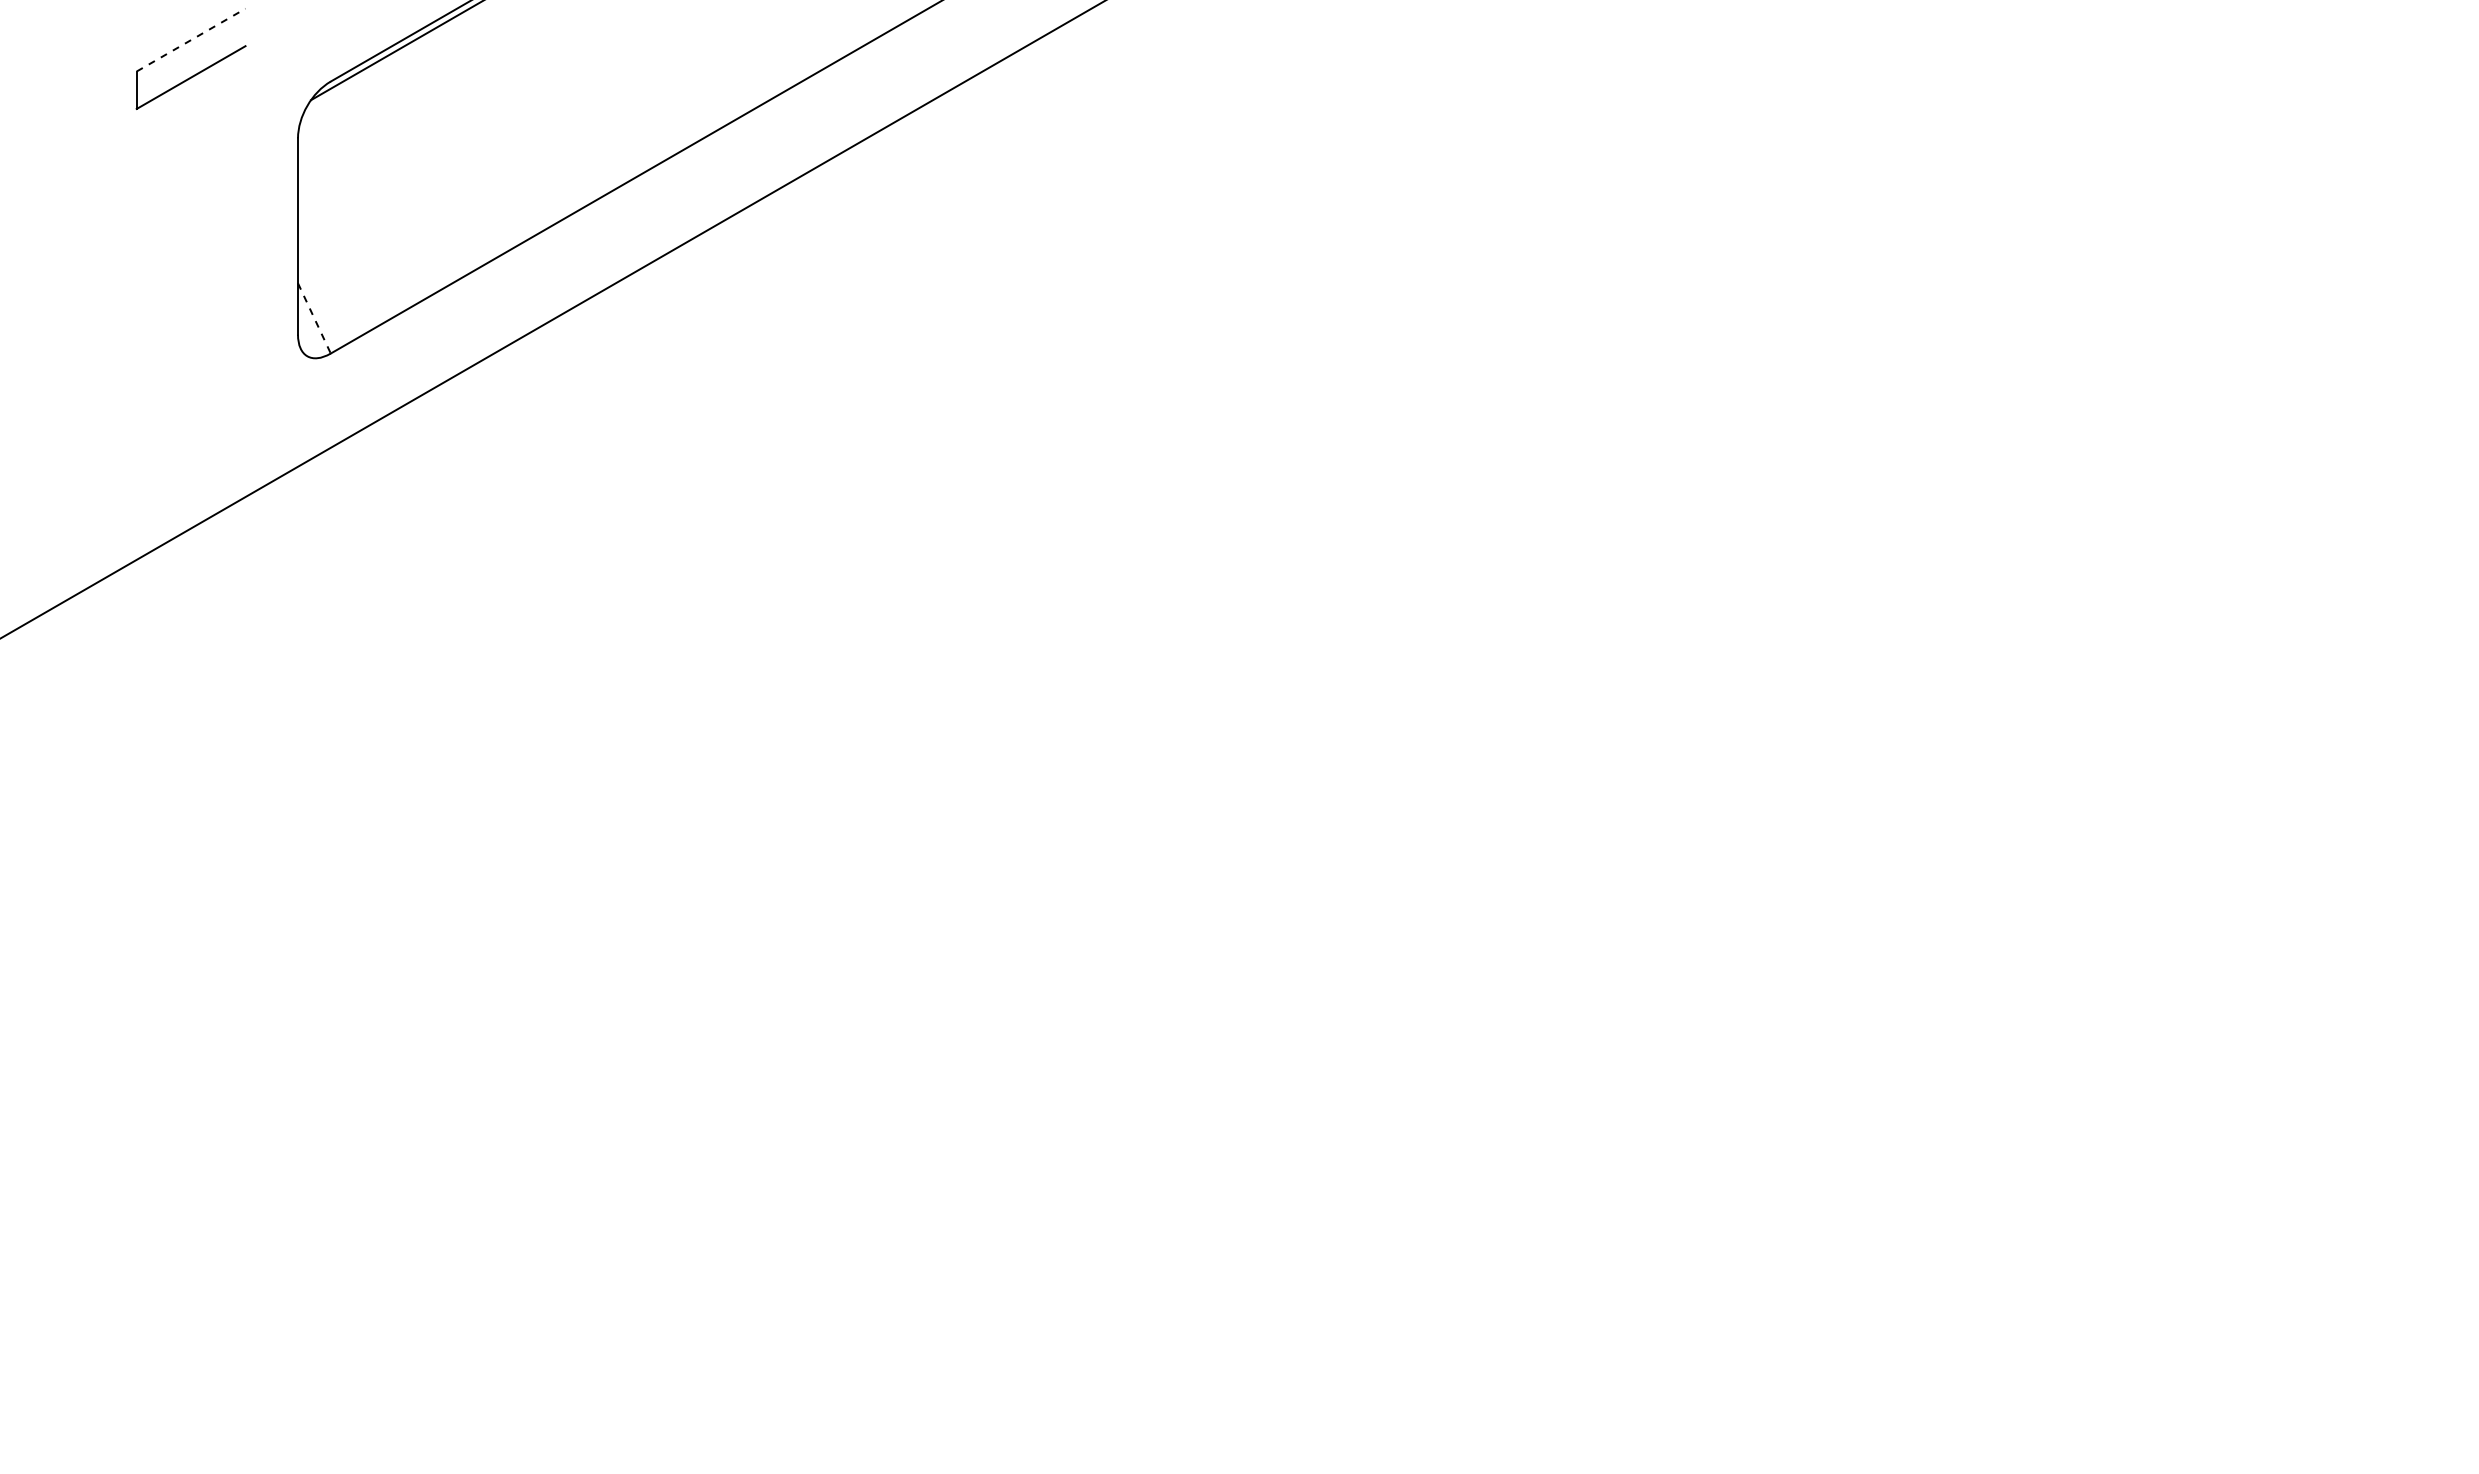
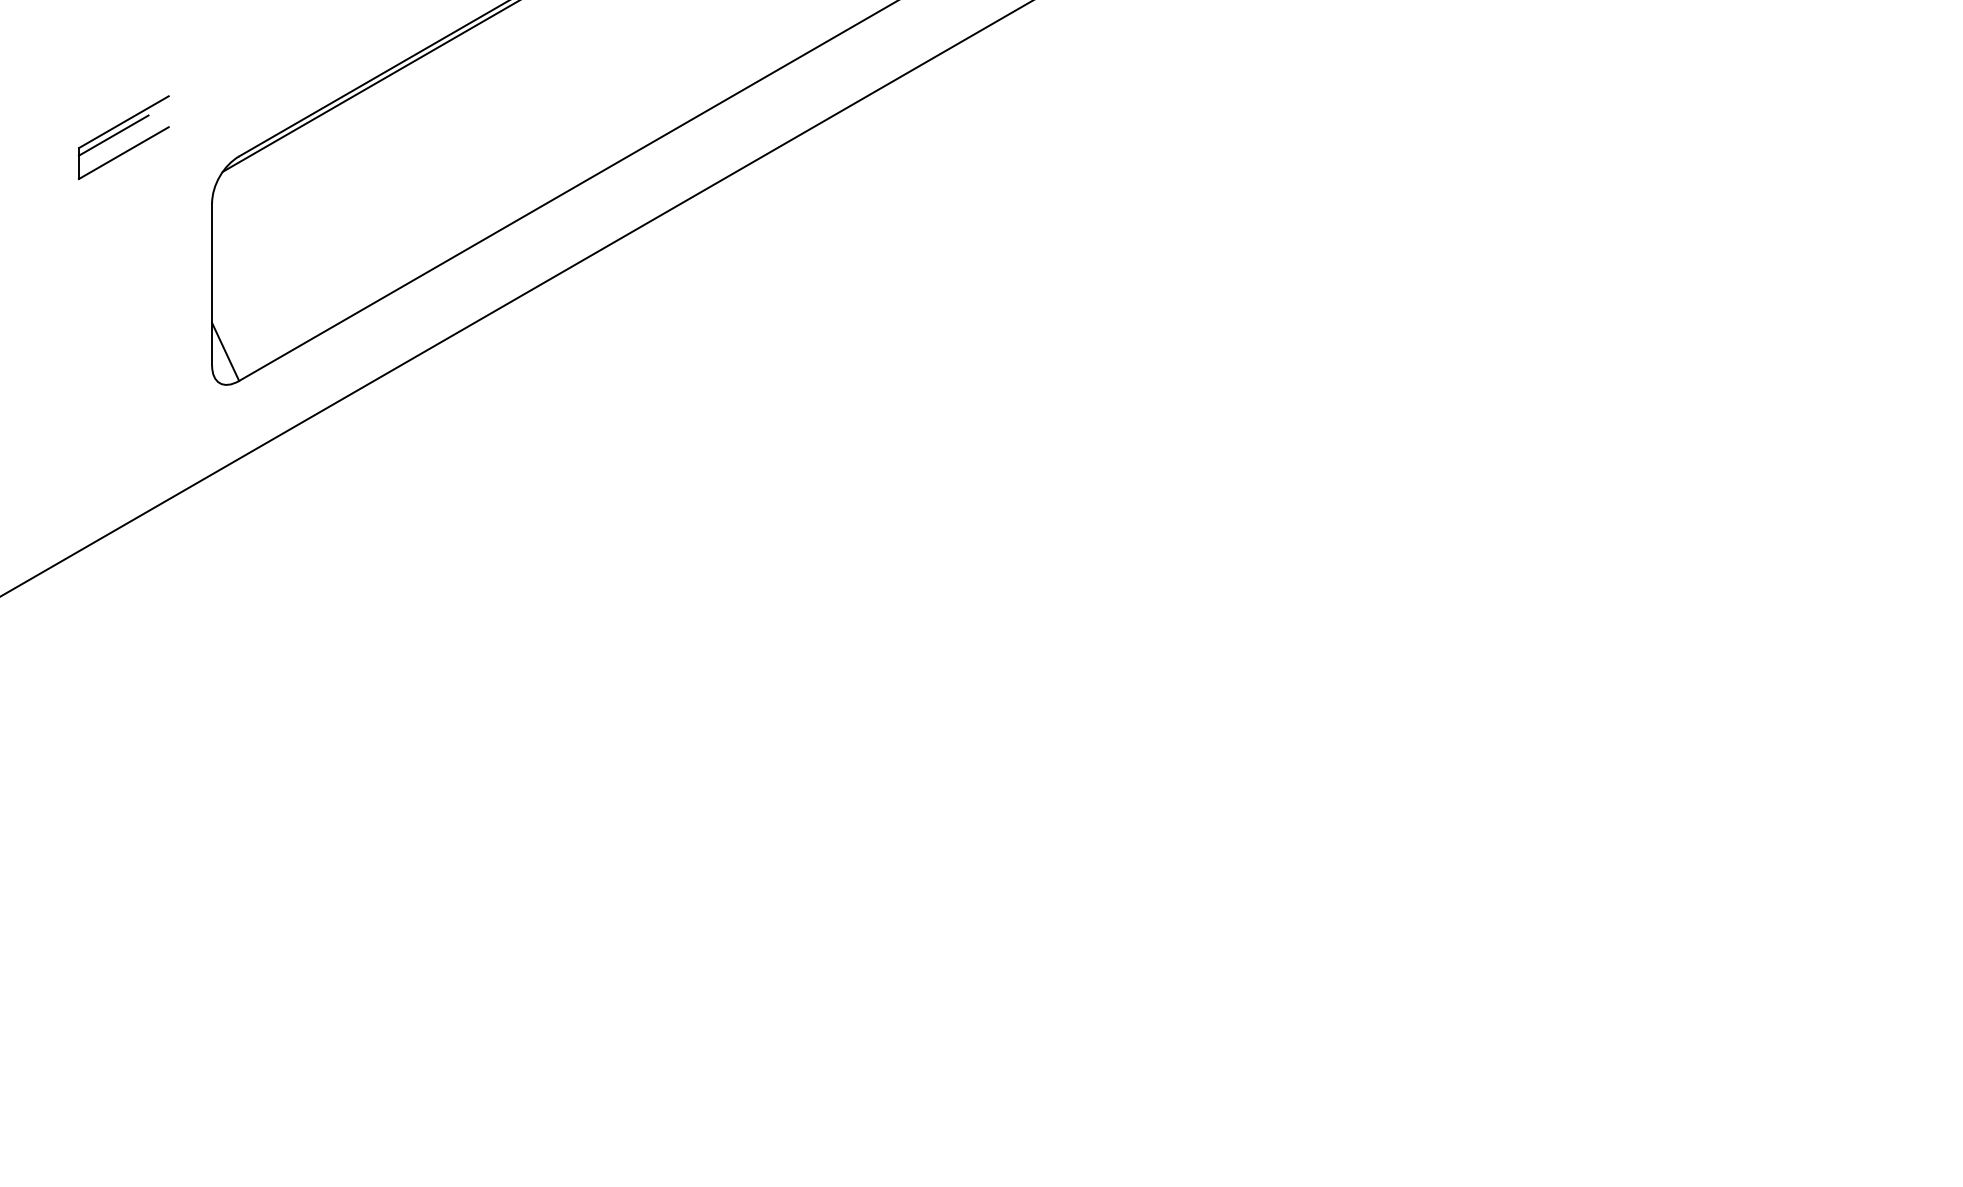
line: (191, 40) -> (124, 122), dashed -> solid
line: (178, 56) -> (113, 135), added
line: (314, 318) -> (225, 352), dashed -> solid

